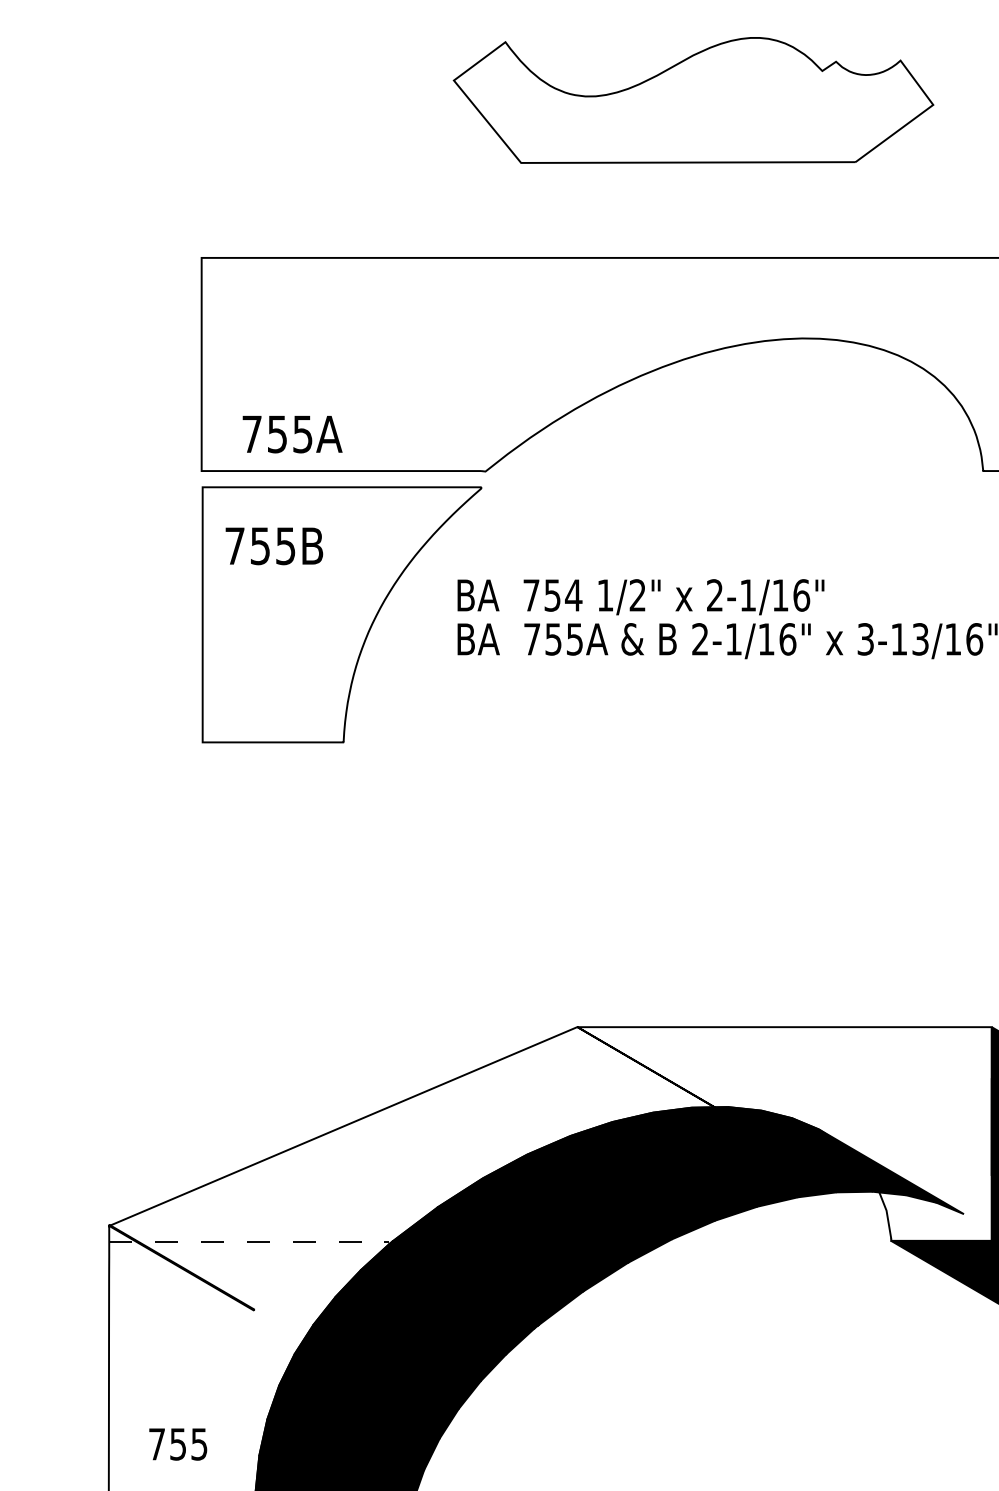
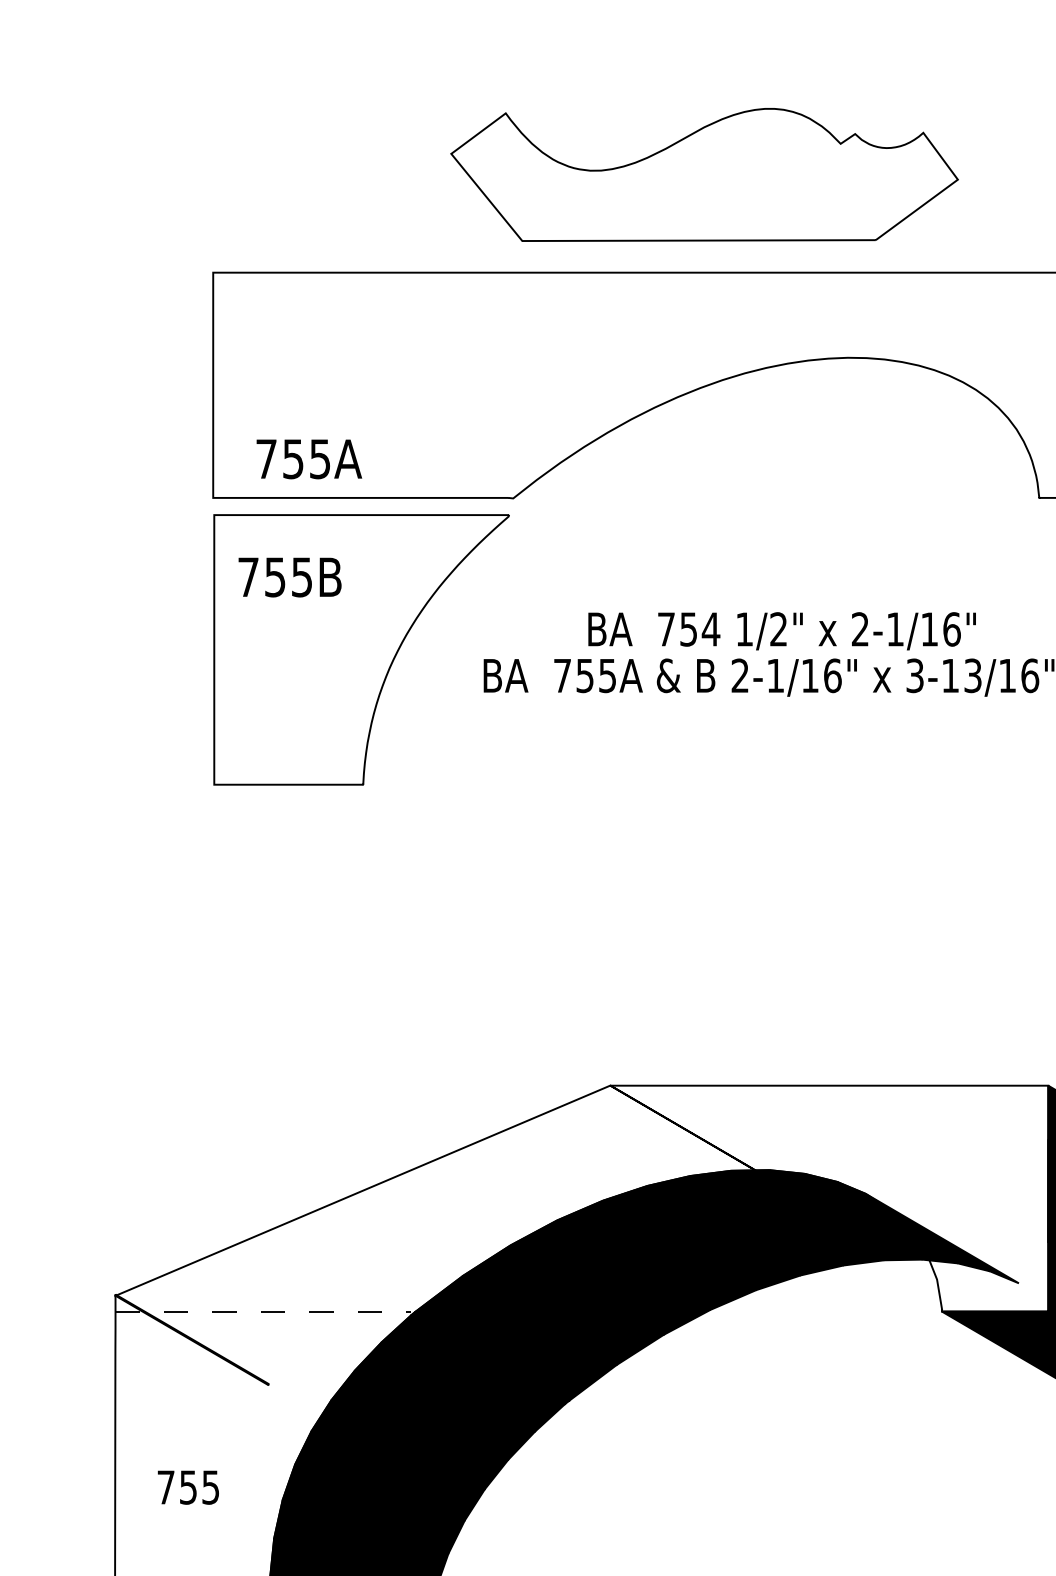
part: (693, 100) -> (704, 174), moved
text: (640, 597) -> (781, 631), moved
text: (178, 1444) -> (188, 1487), moved

